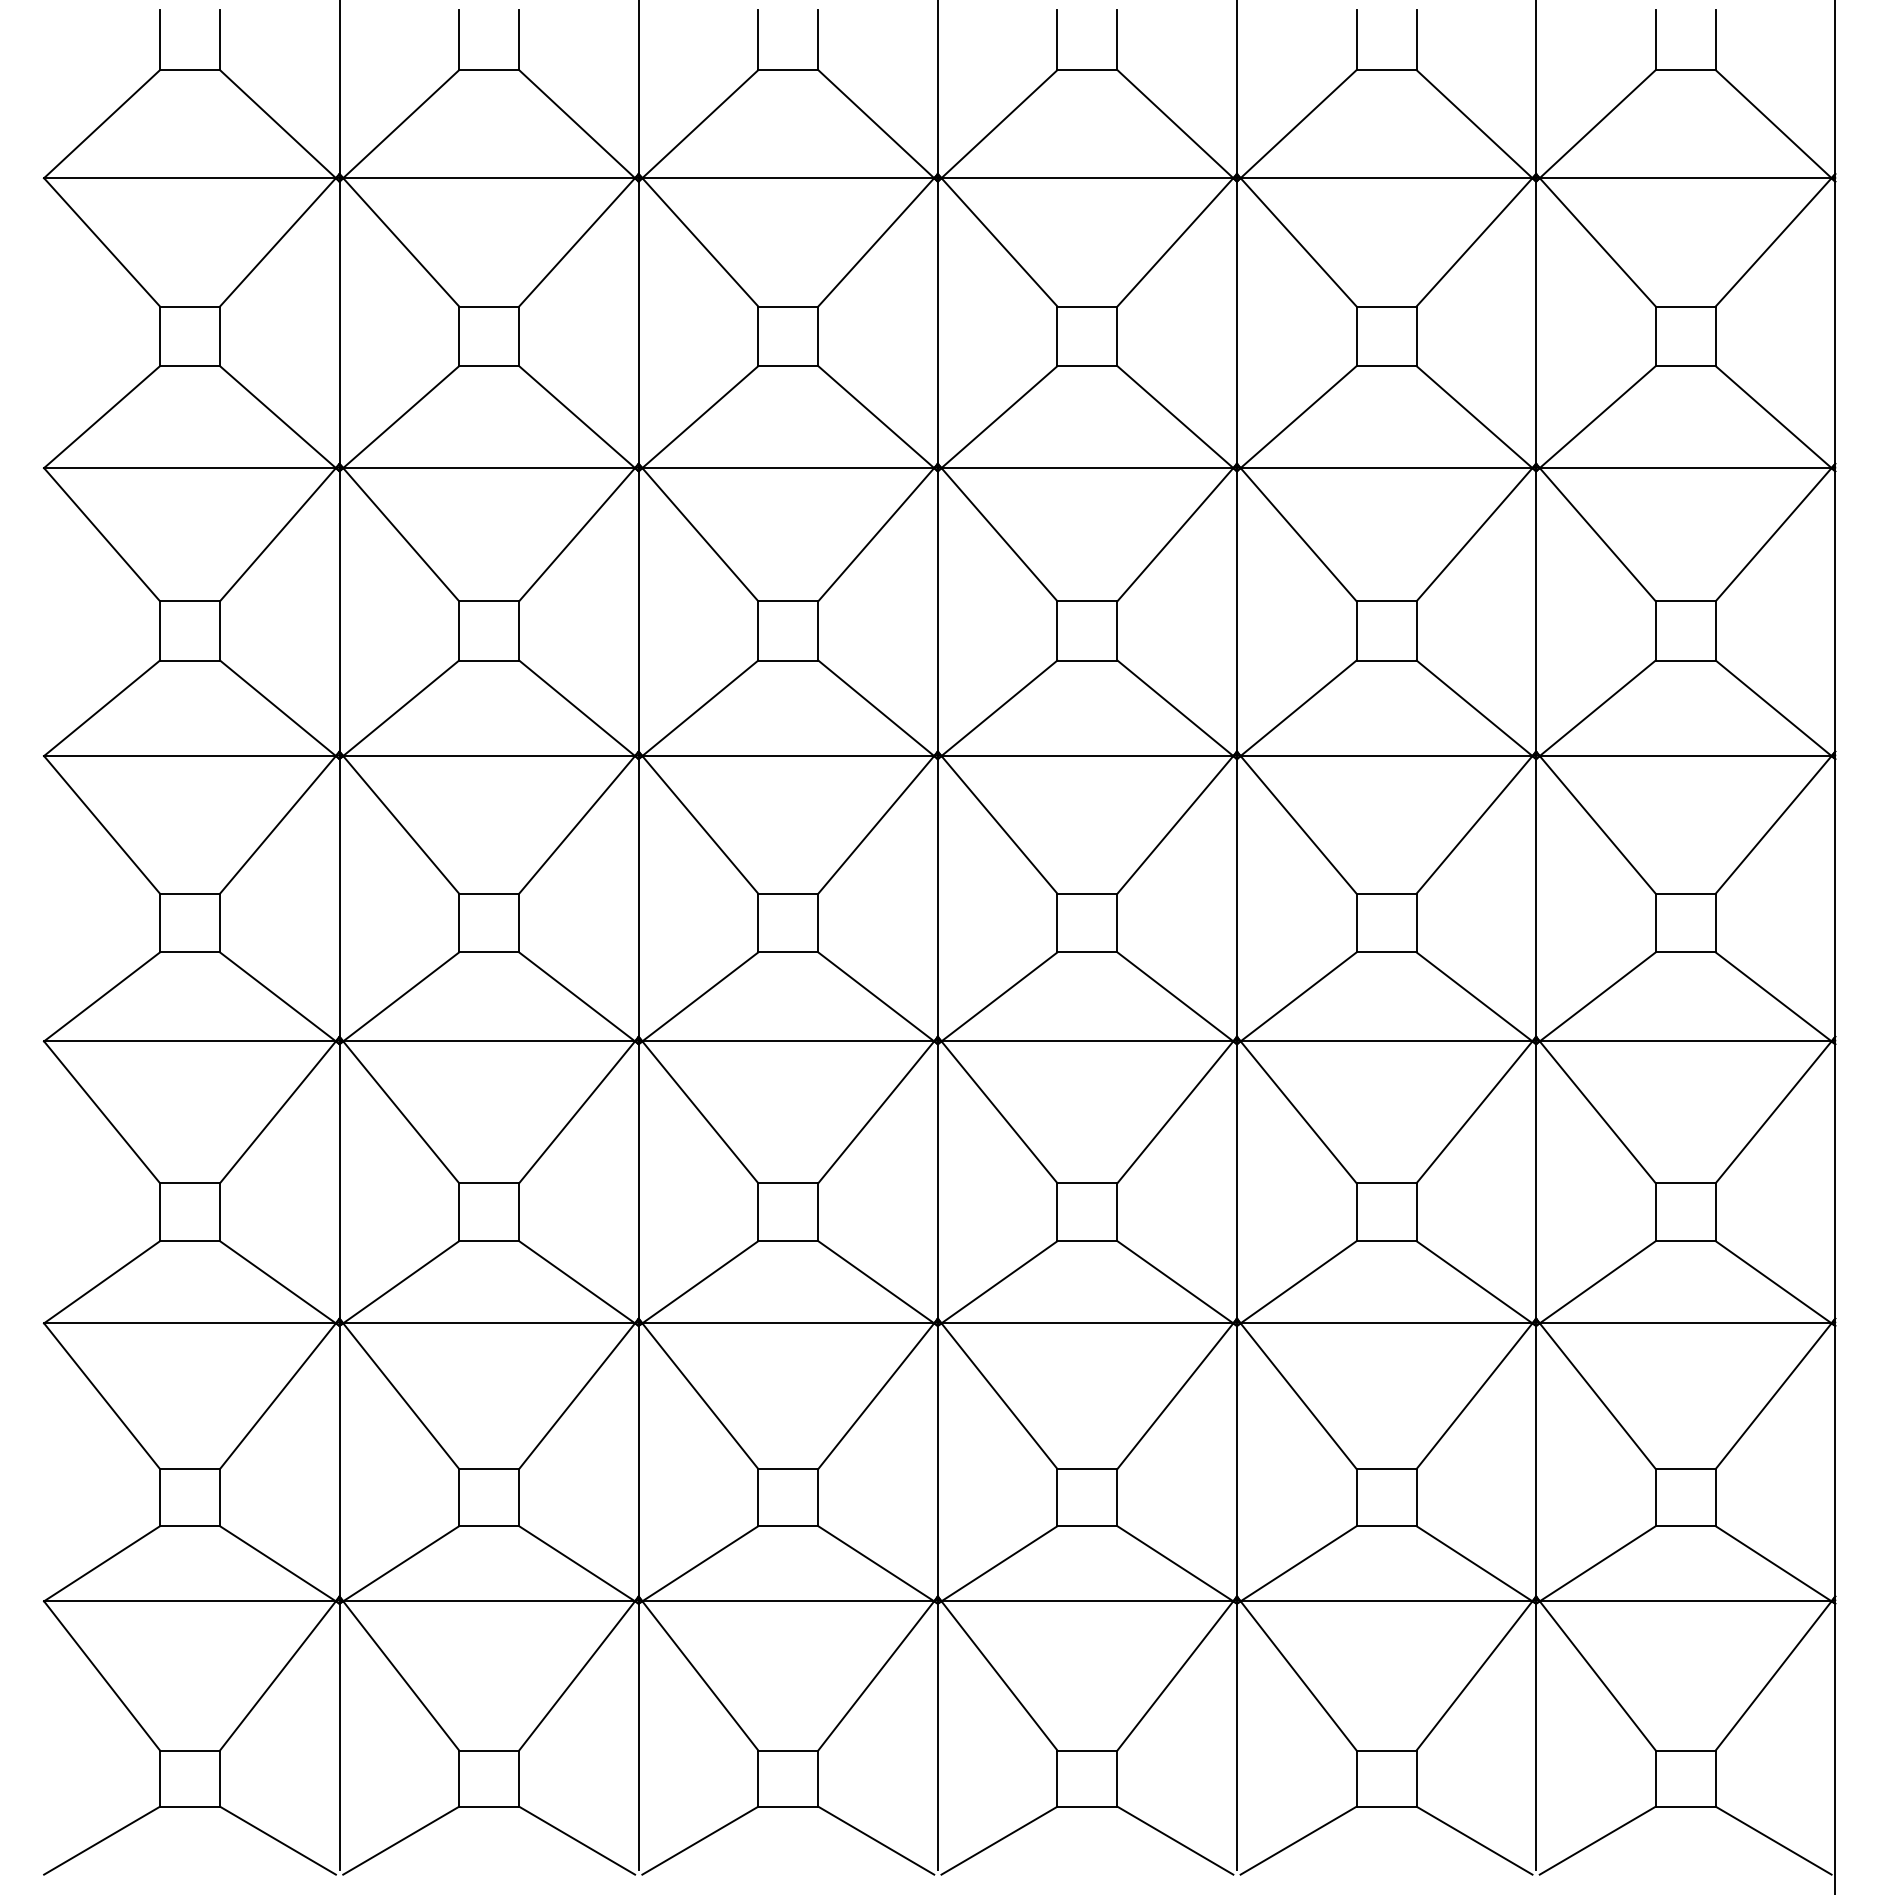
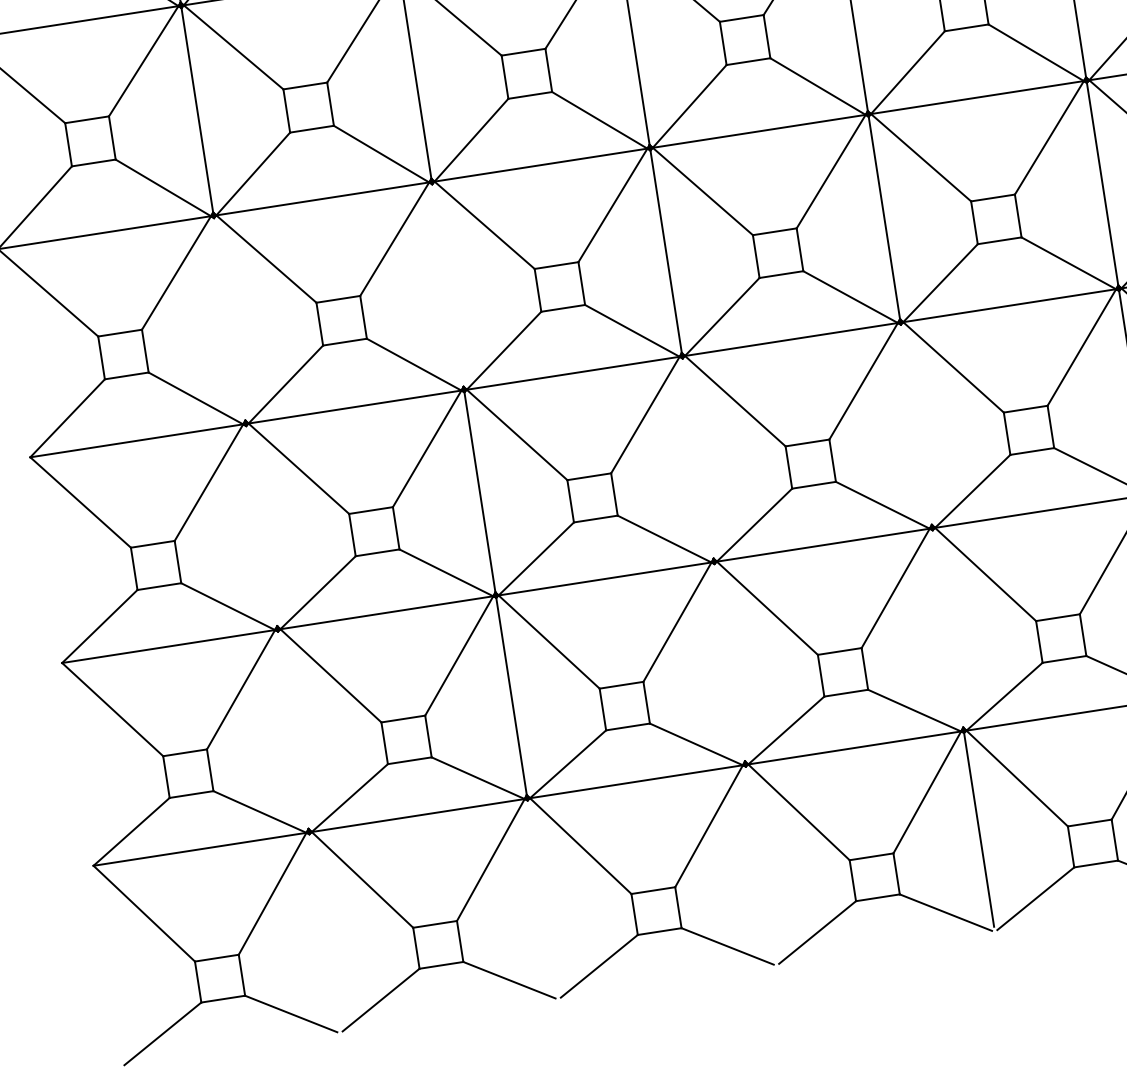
line: (339, 897) -> (229, 319), removed
line: (638, 897) -> (447, 285), removed
line: (339, 1181) -> (261, 526), removed
line: (937, 1181) -> (697, 458), removed
line: (1236, 1181) -> (916, 424), removed
line: (339, 1461) -> (293, 730), removed
line: (937, 1461) -> (729, 662), removed
line: (1236, 1461) -> (947, 629), removed
line: (339, 1736) -> (324, 931), removed
line: (638, 1736) -> (542, 897), removed
line: (937, 1736) -> (760, 863), removed

